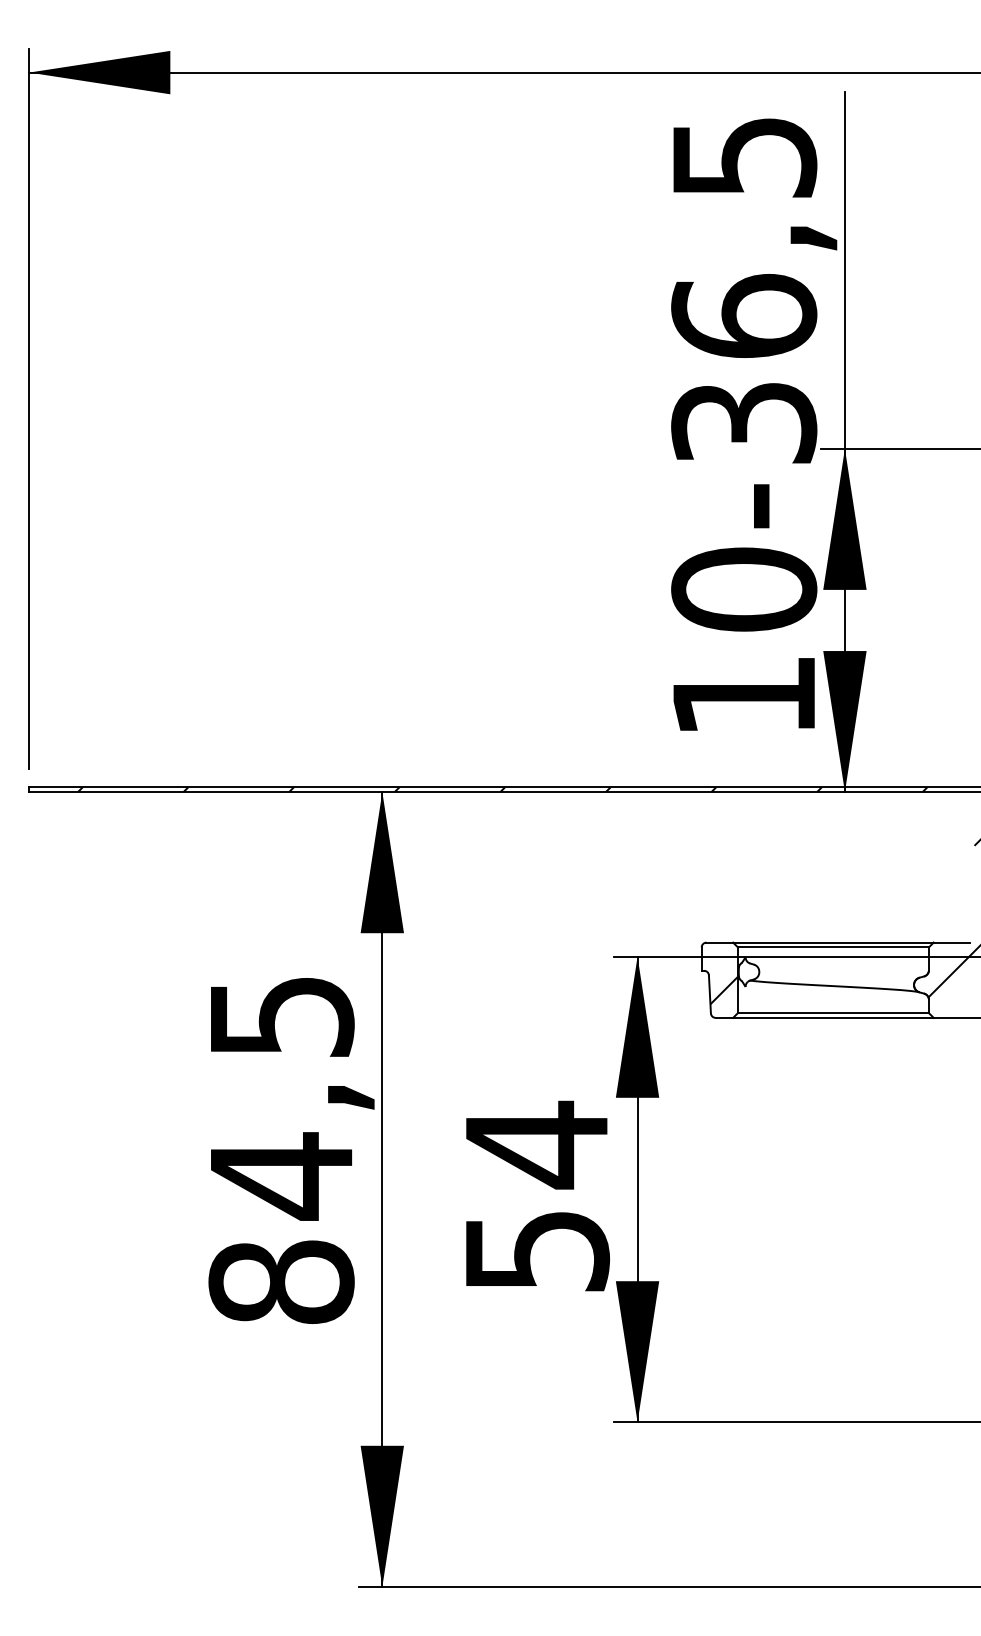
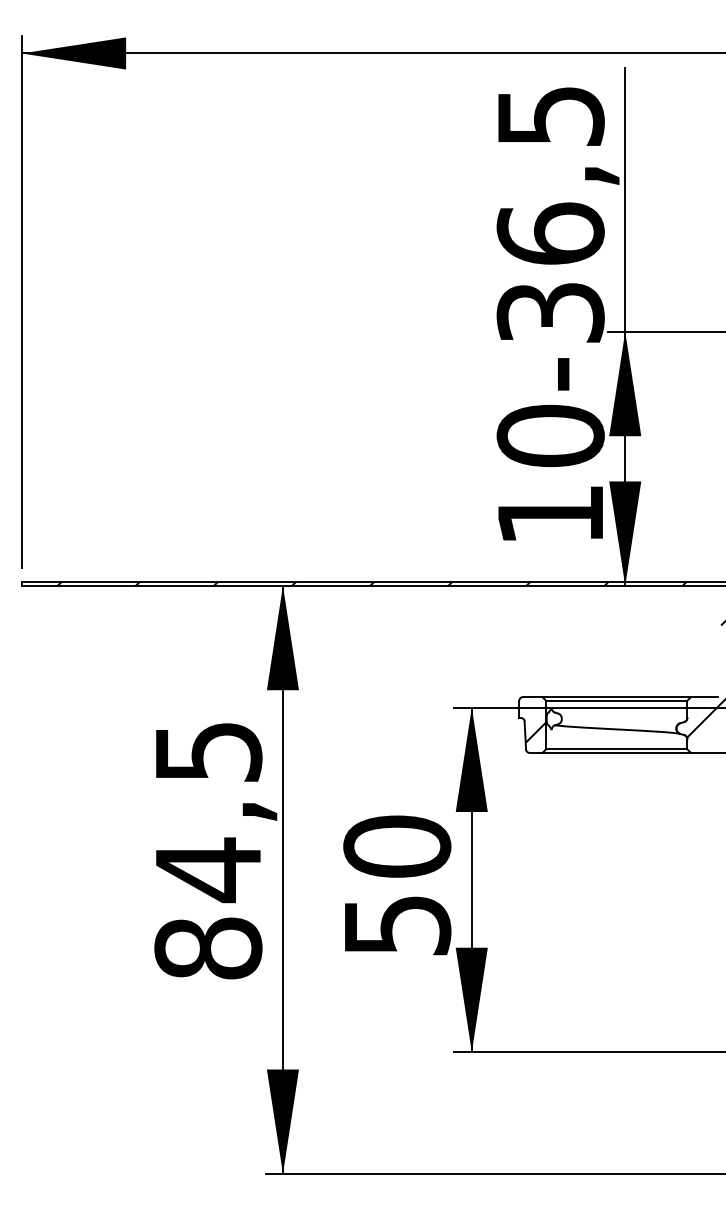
text: (536, 1144) -> (397, 846), 54 -> 50

